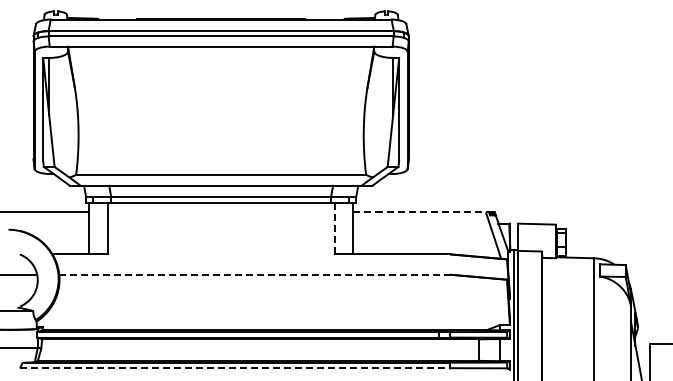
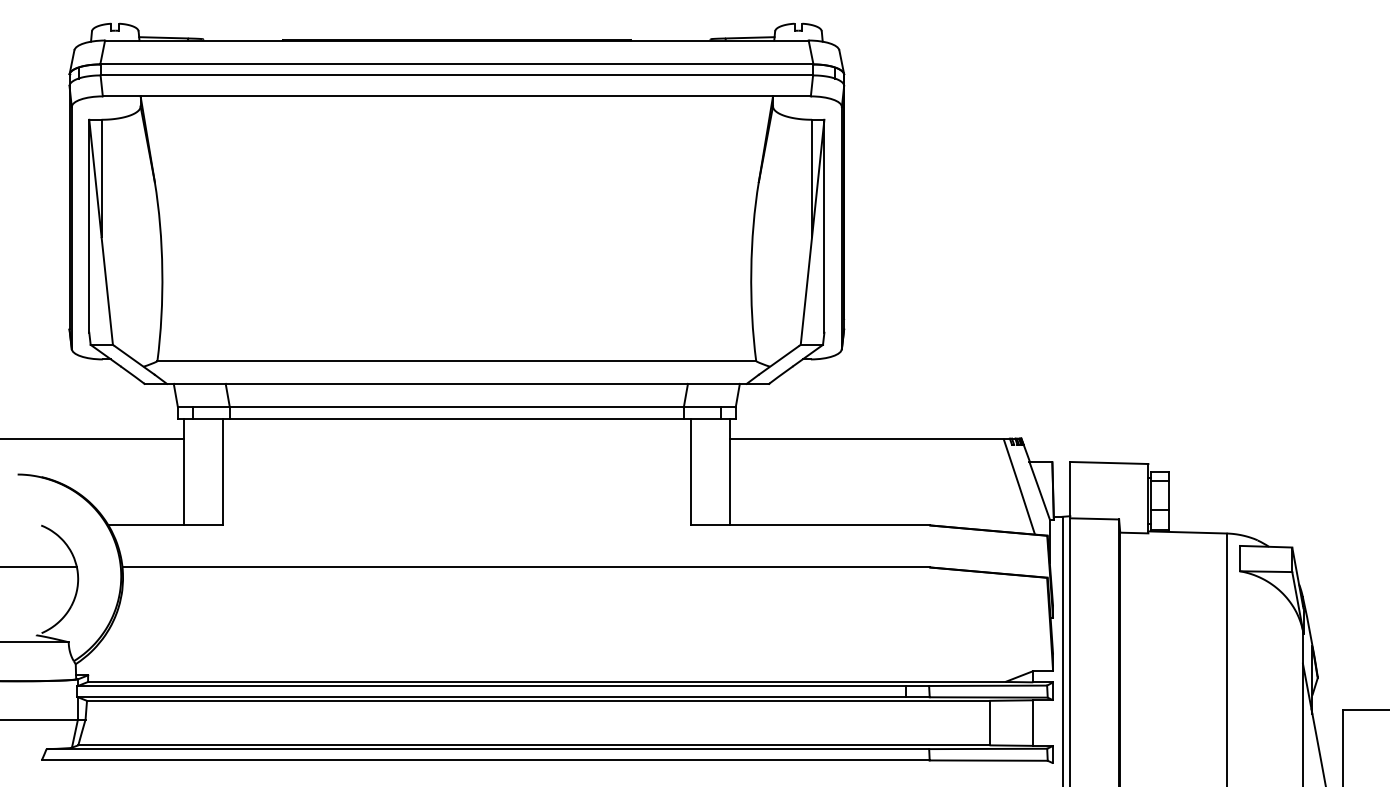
line: (424, 212) -> (876, 438), dashed -> solid
line: (334, 228) -> (690, 471), dashed -> solid
line: (255, 274) -> (527, 566), dashed -> solid
line: (235, 368) -> (486, 761), dashed -> solid

